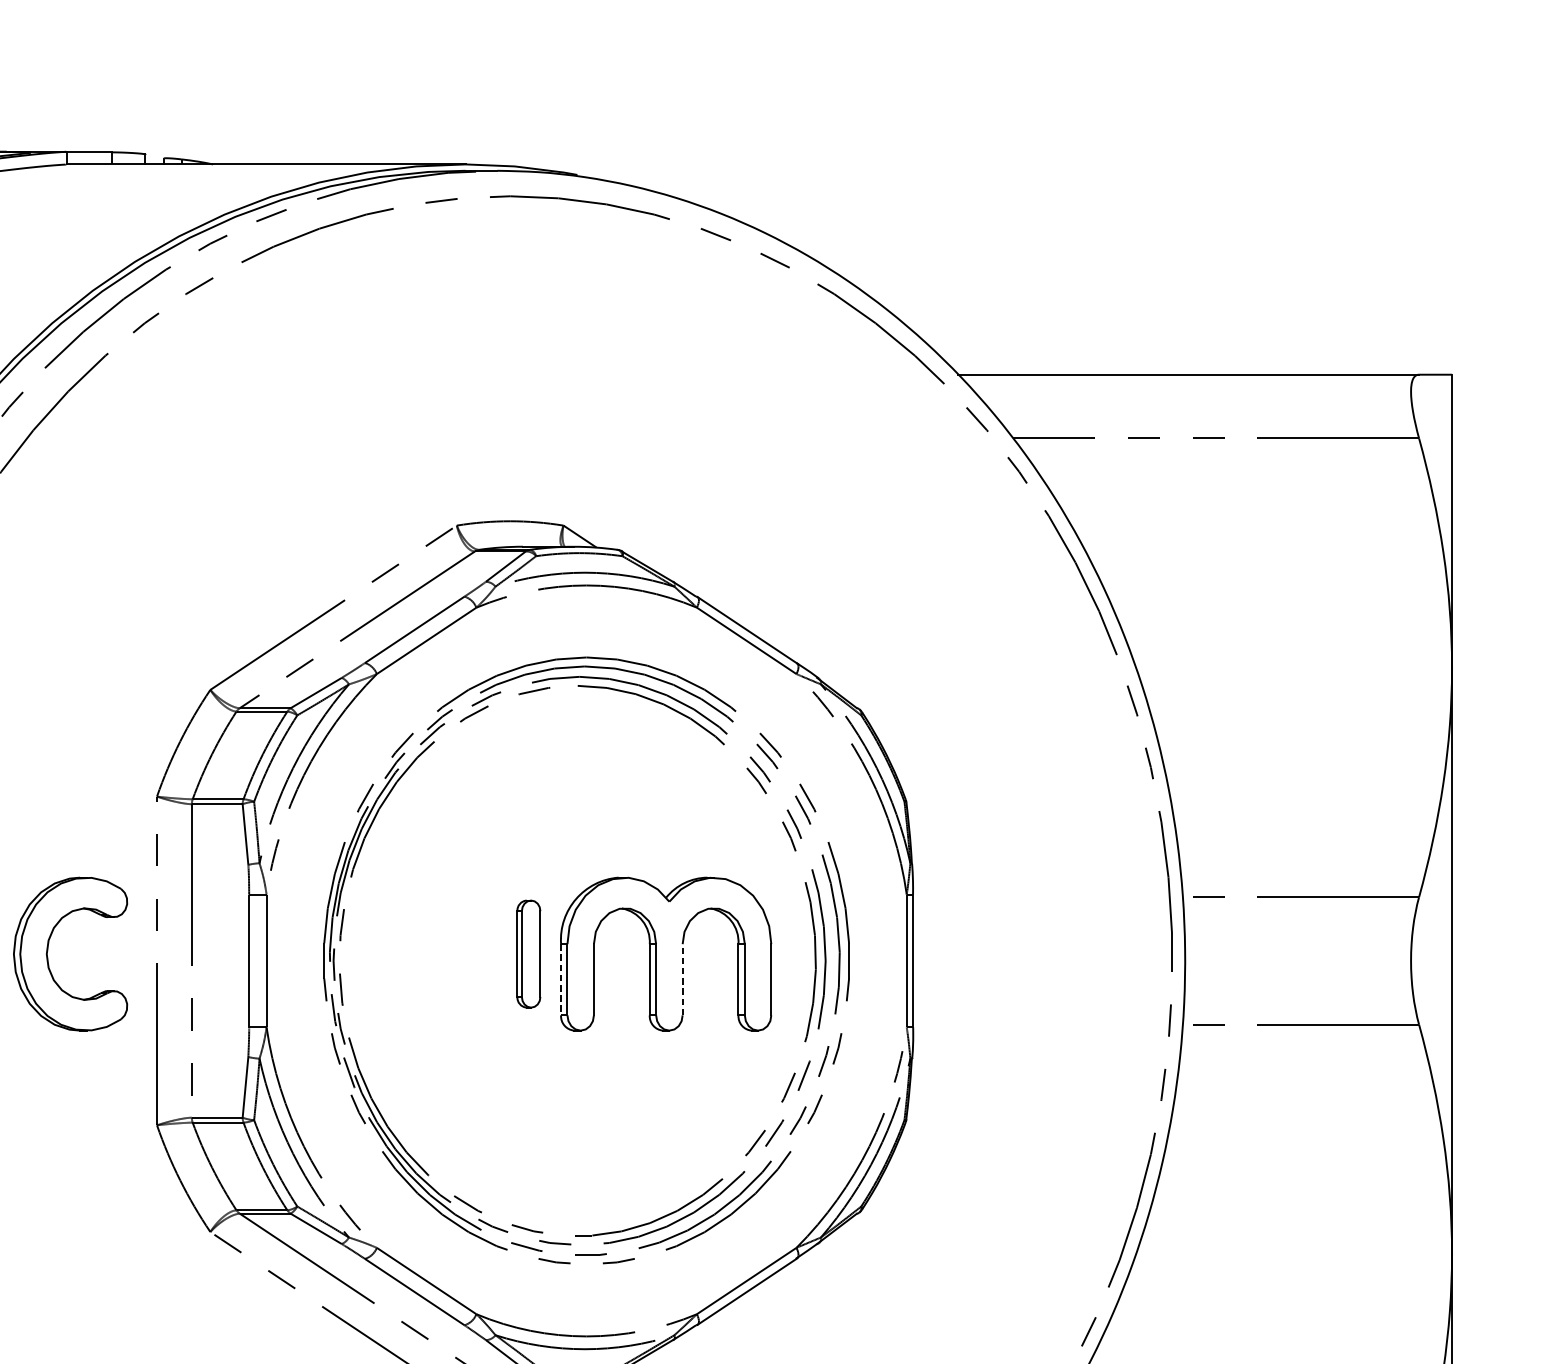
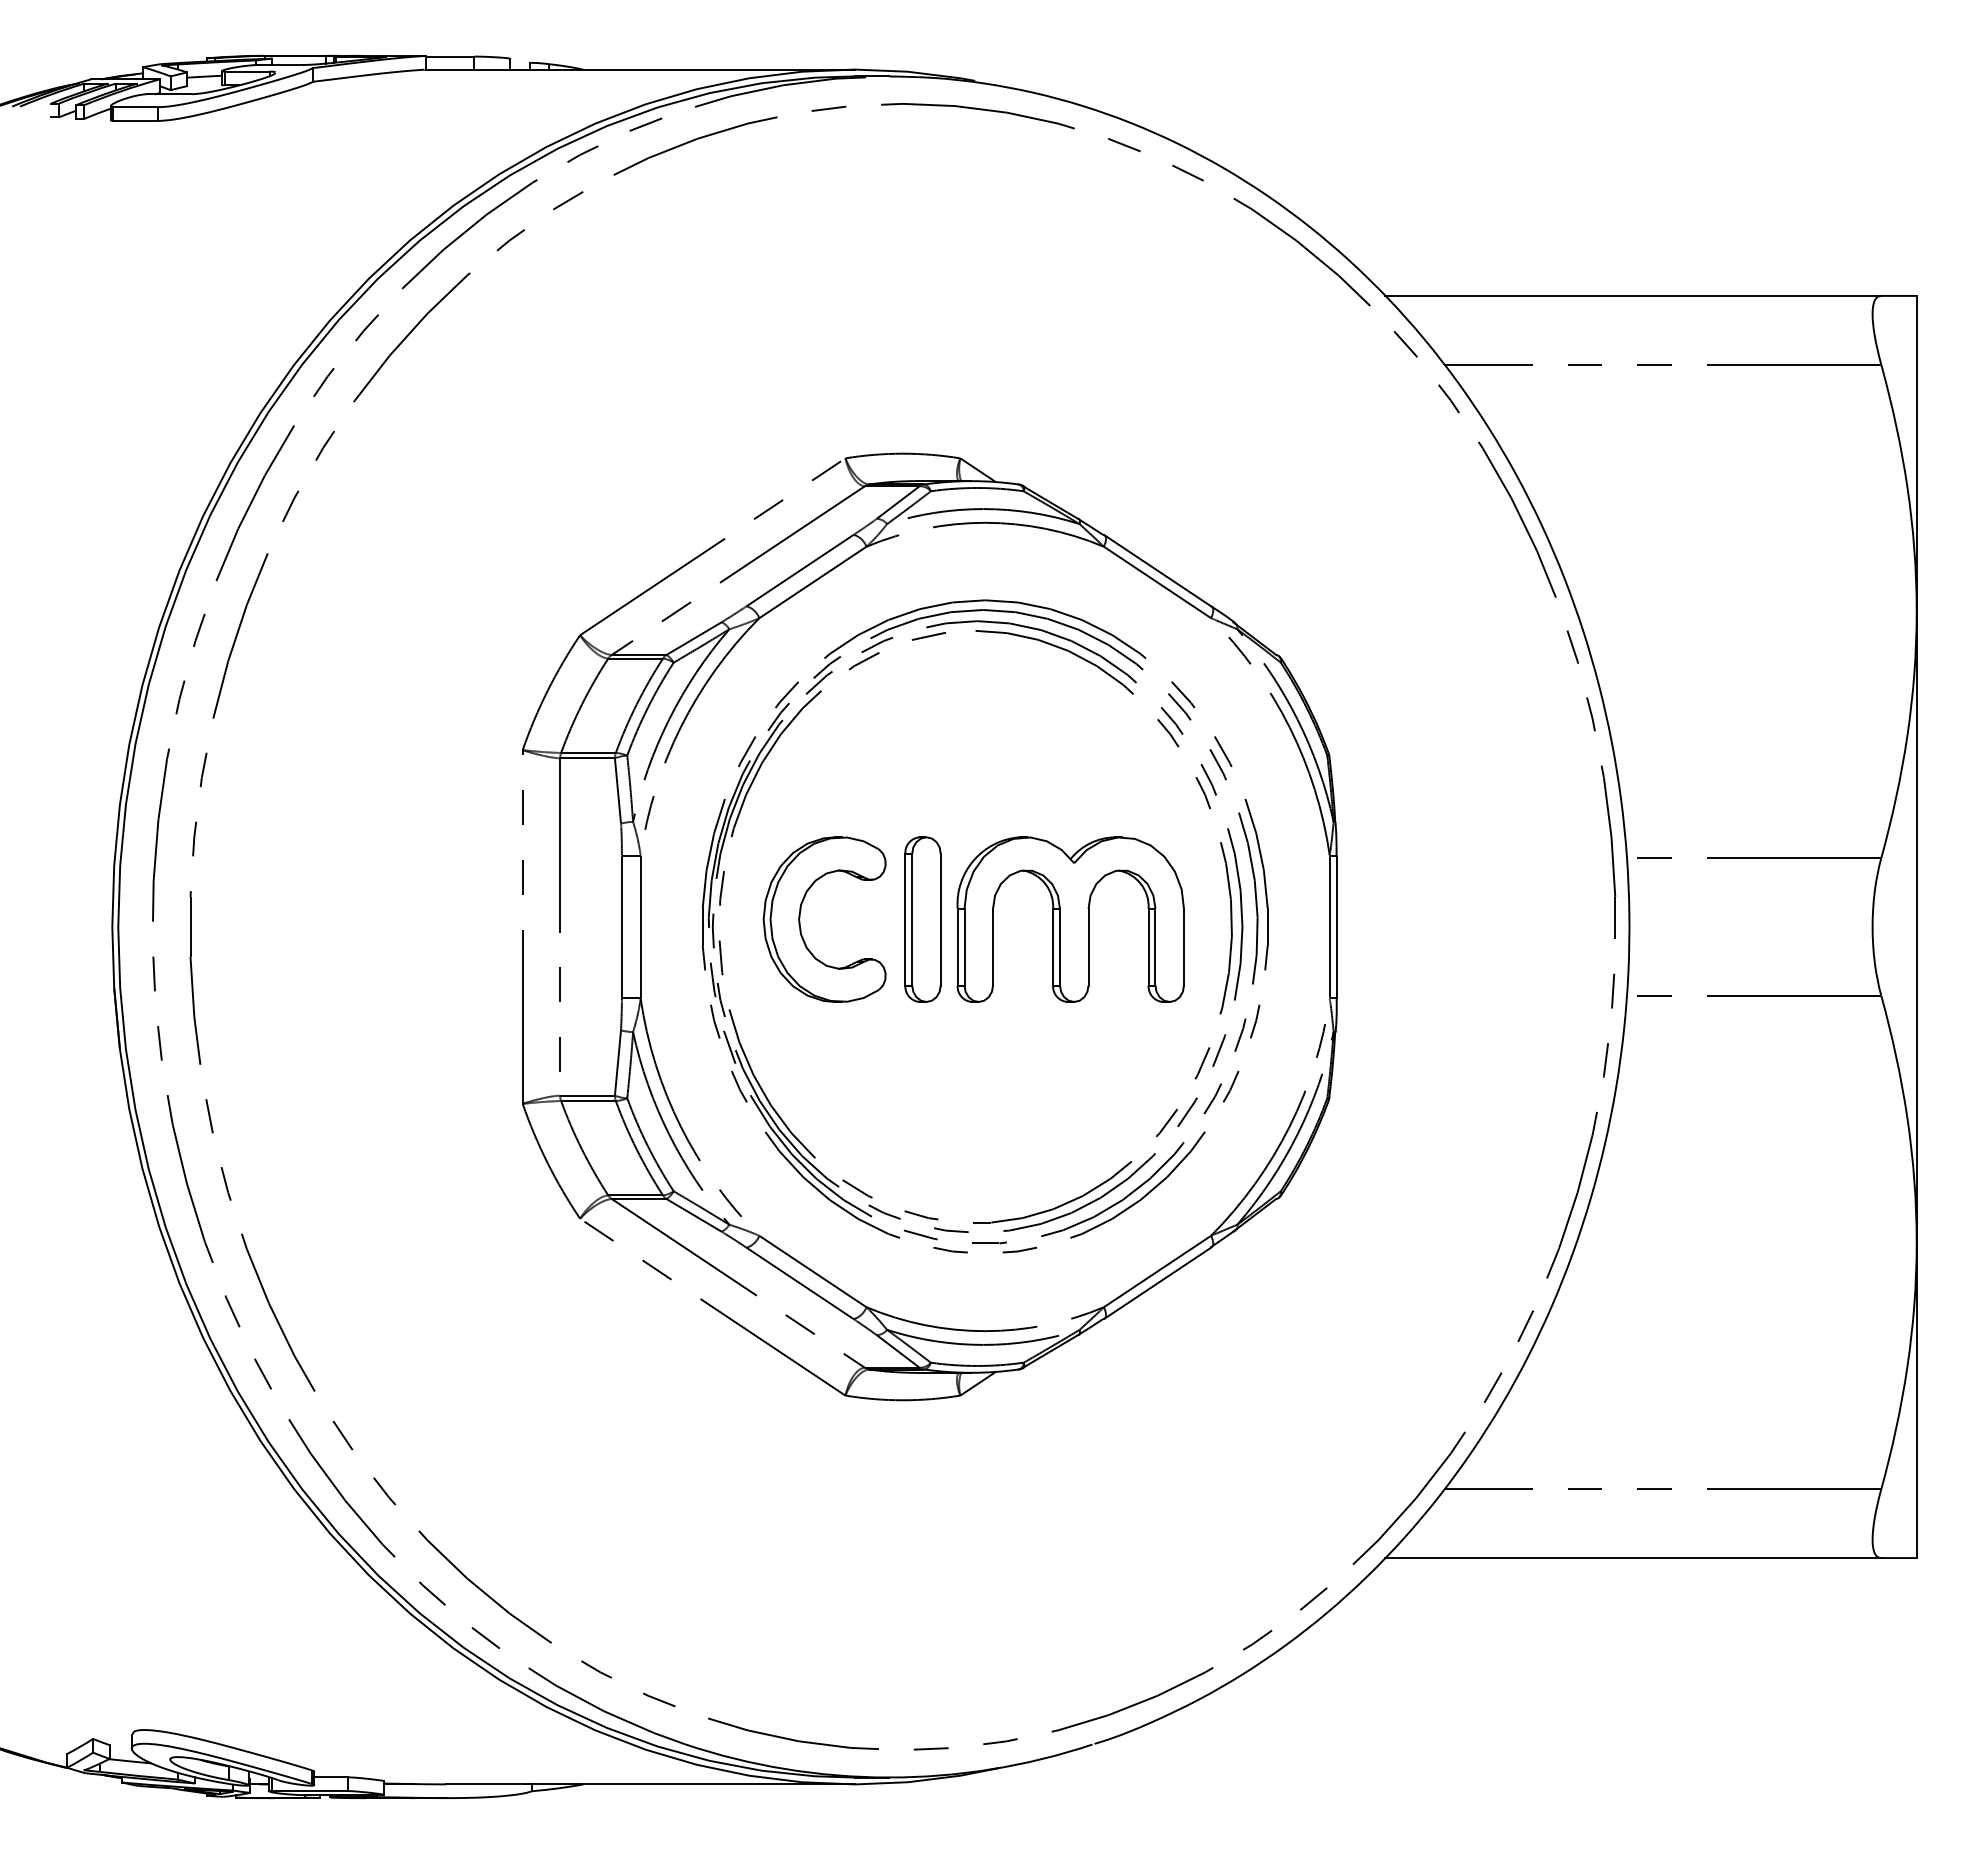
part: (48, 953) -> (800, 918), moved
part: (528, 954) -> (922, 919), size x1.43
line: (682, 979) -> (1088, 946), dashed -> solid
line: (560, 980) -> (957, 947), dashed -> solid

